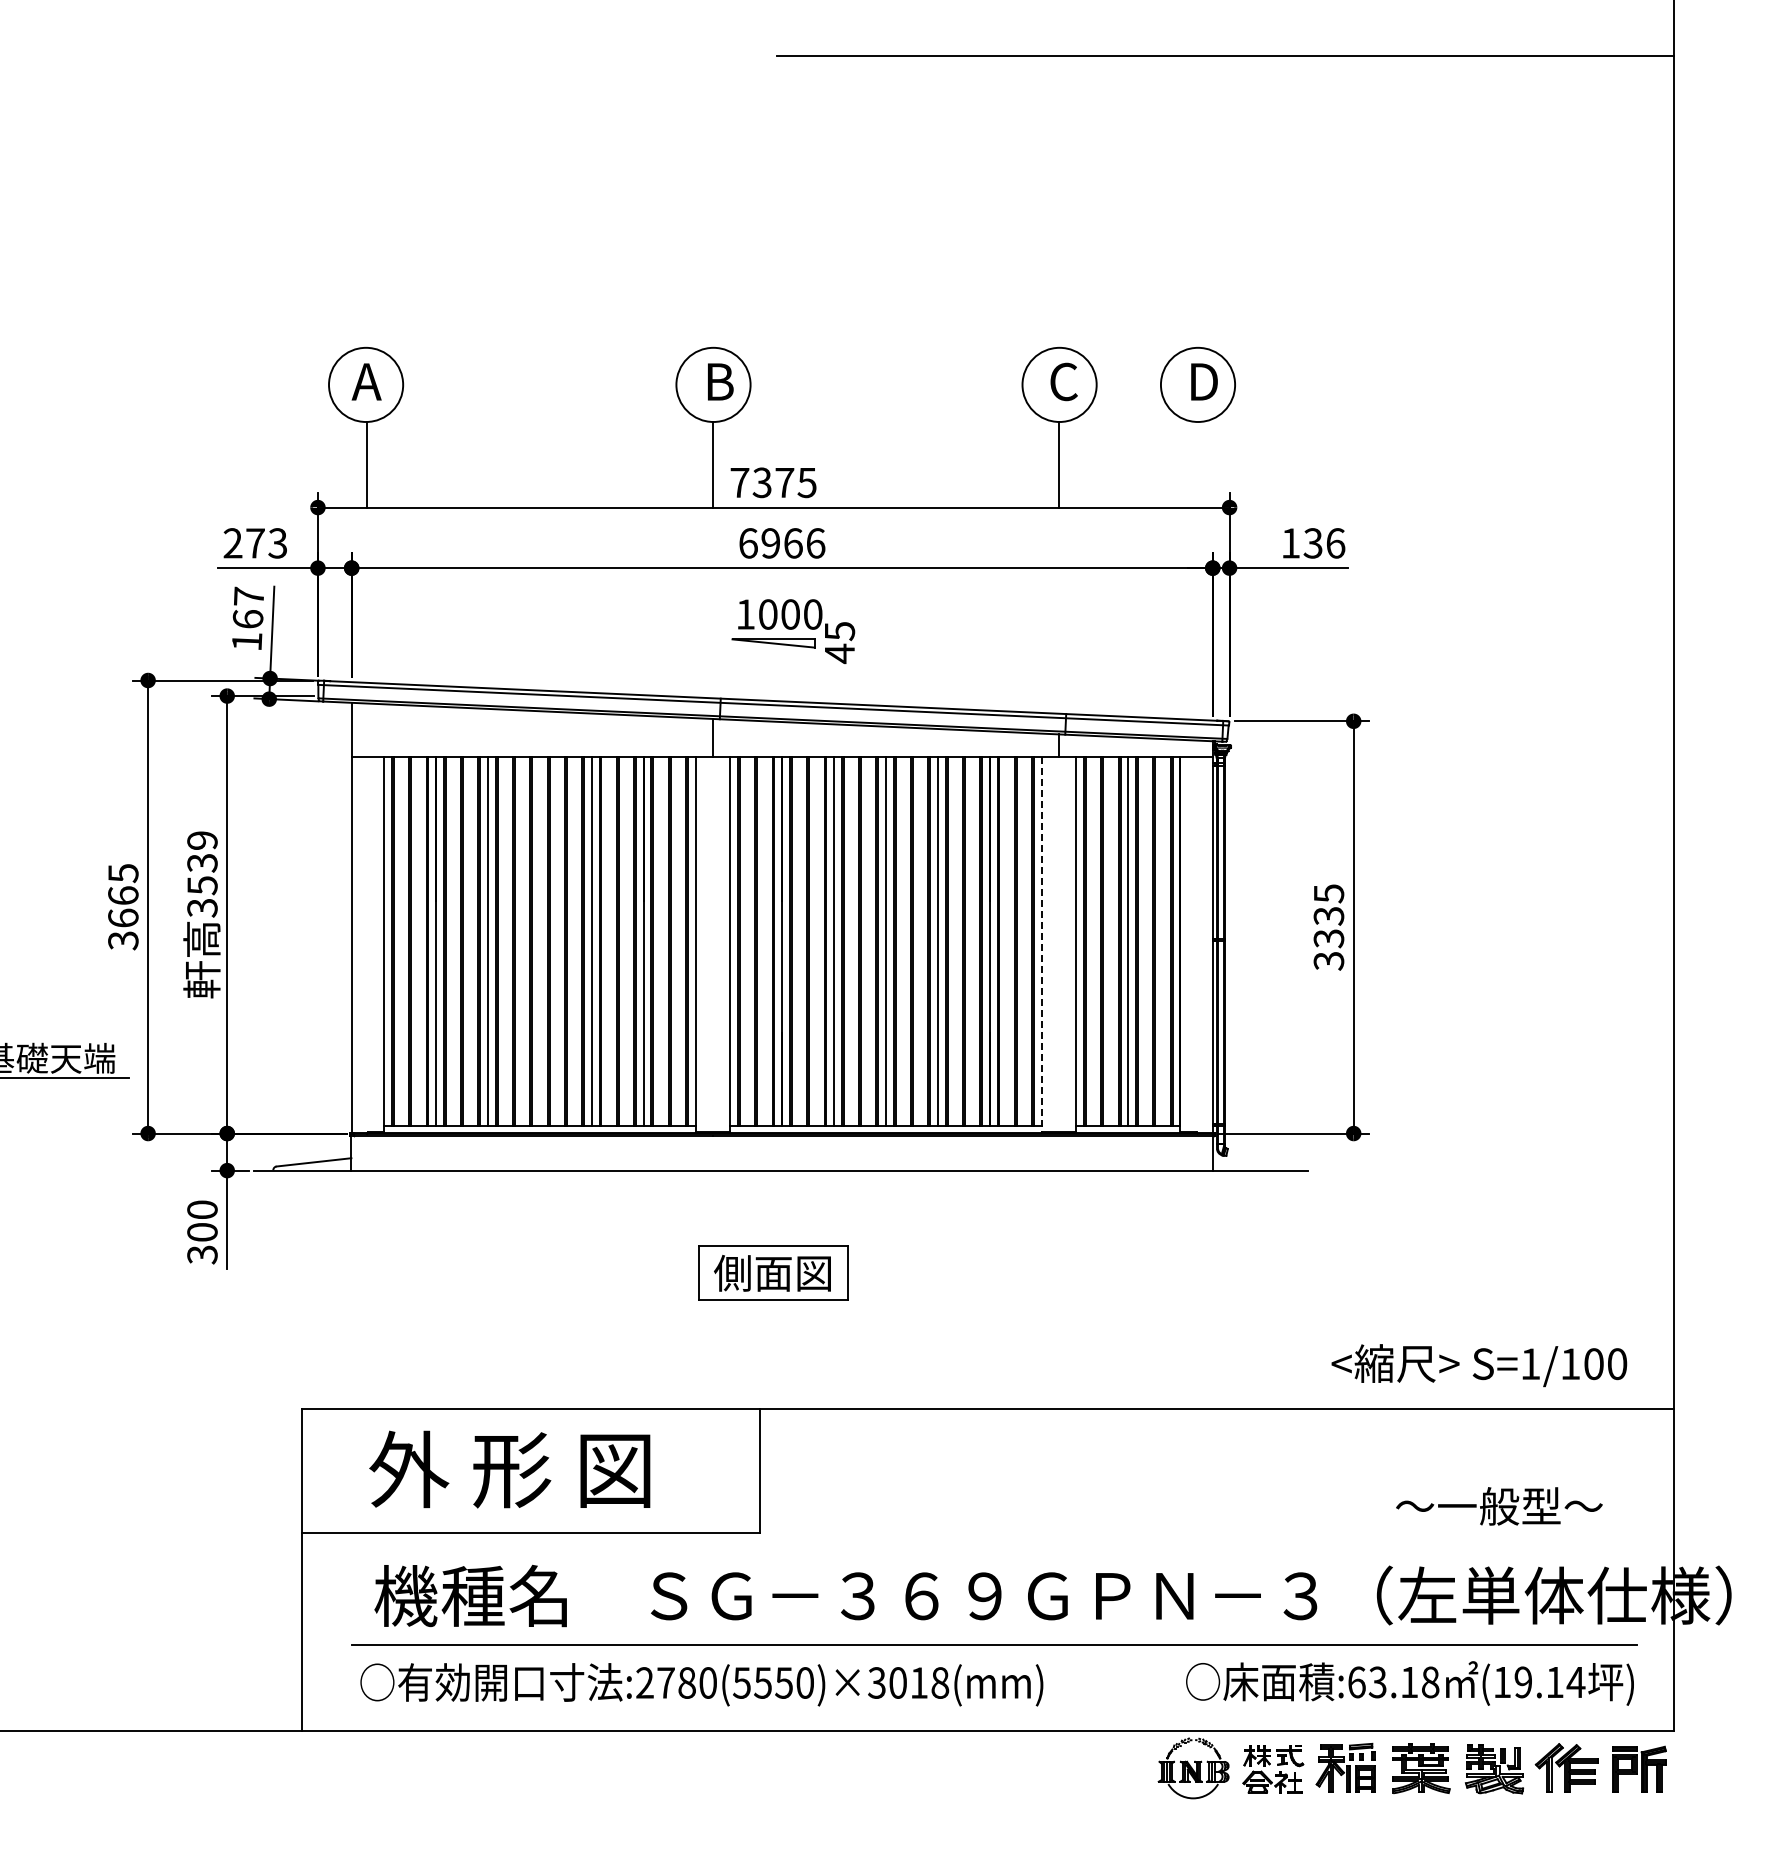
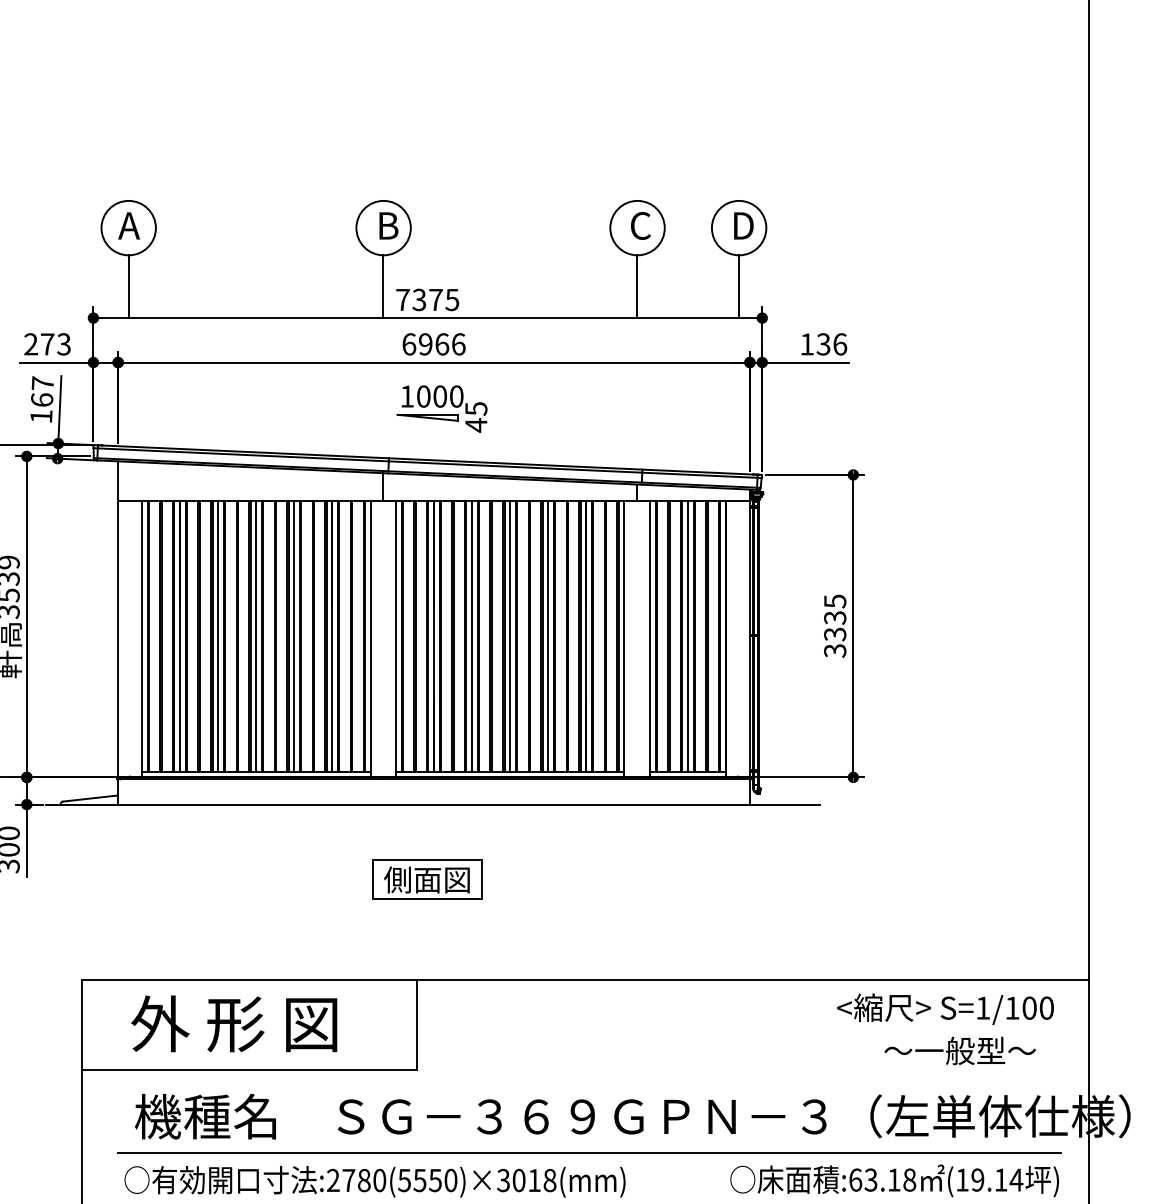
line: (1197, 464) -> (738, 286), added
line: (539, 941) -> (255, 636), added
line: (1041, 944) -> (624, 638), dashed -> solid
text: (1479, 1365) -> (945, 1009), moved

